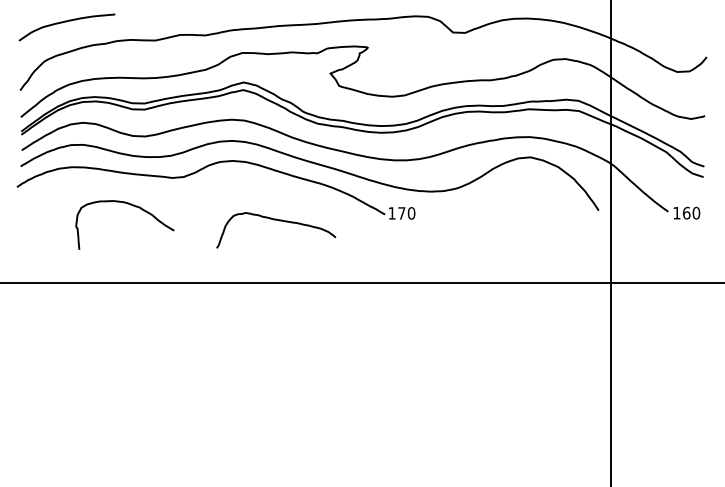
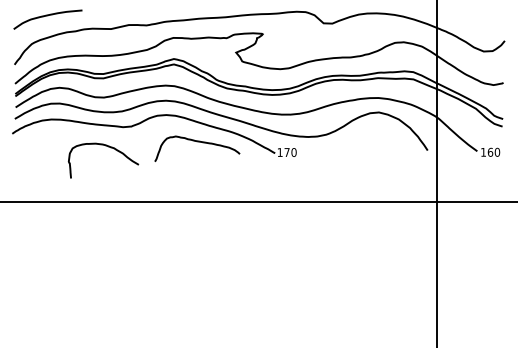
curve: (130, 205) -> (107, 146), moved
curve: (279, 221) -> (199, 142), moved

